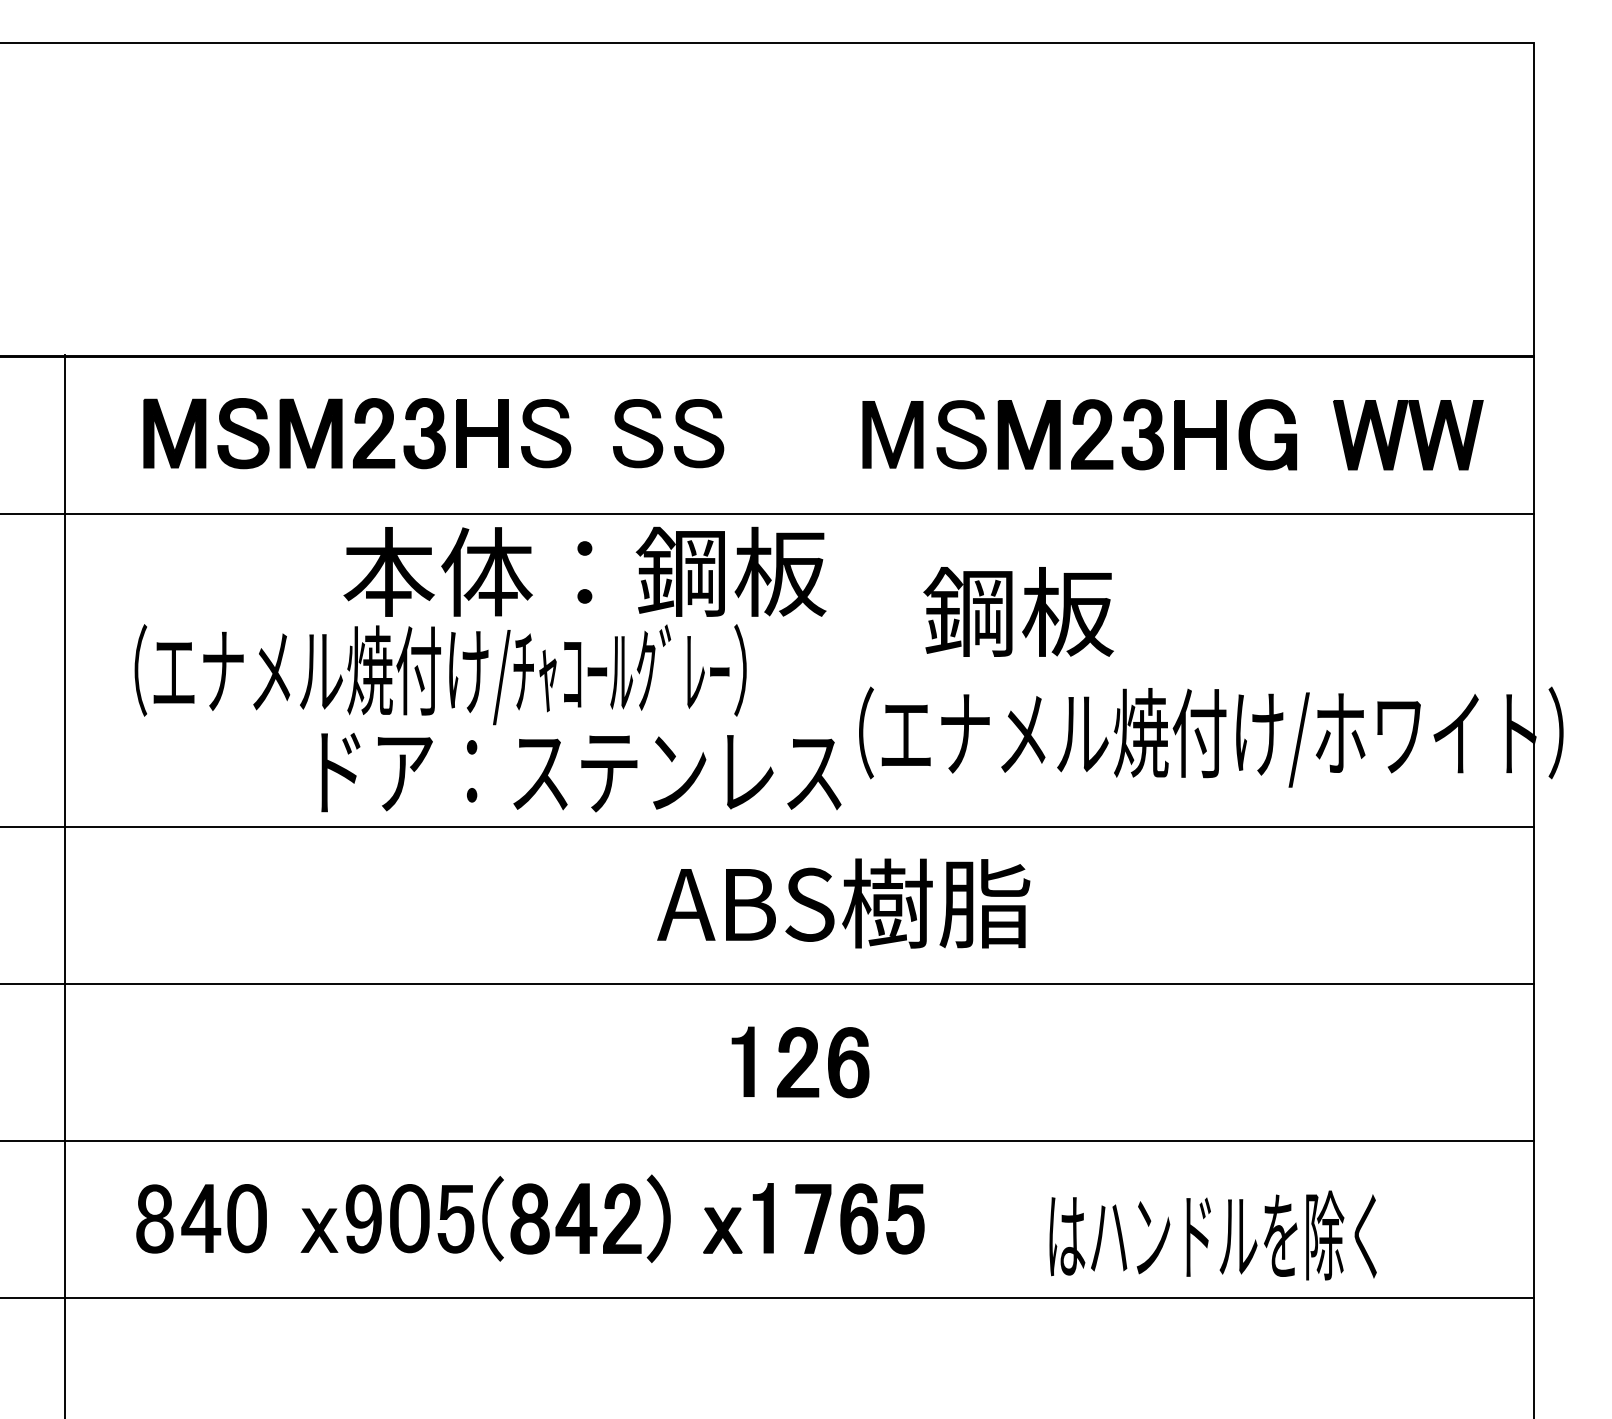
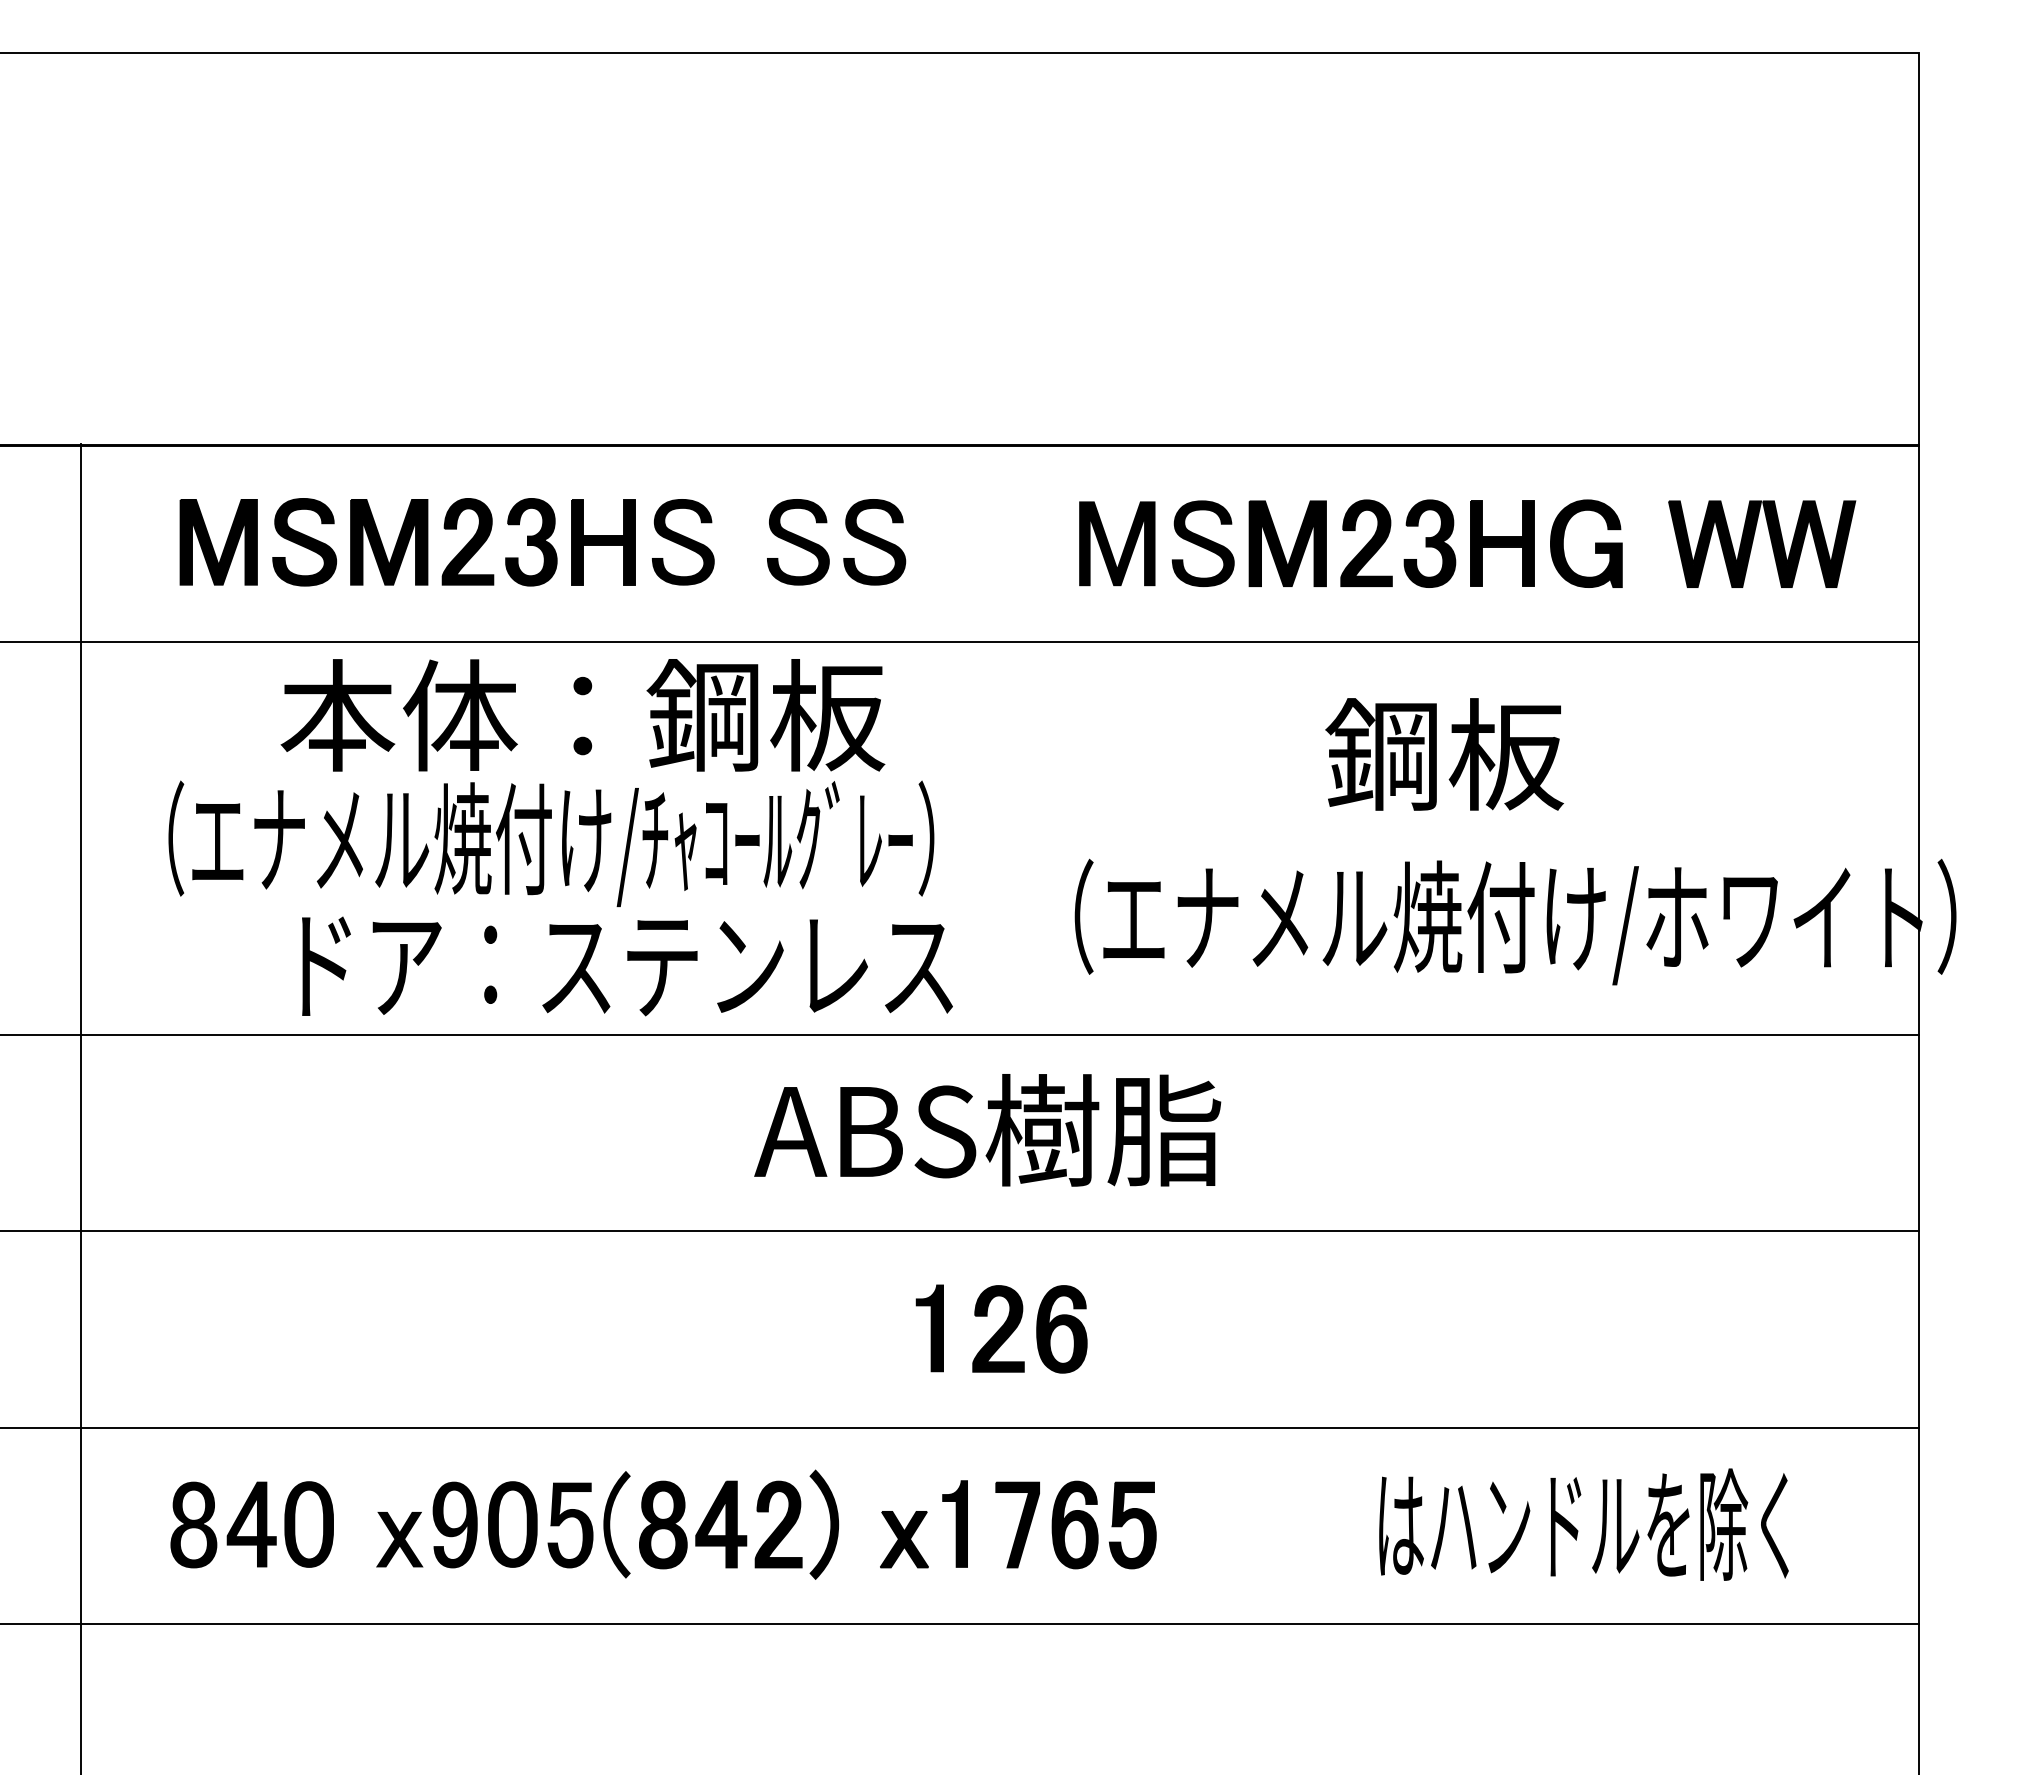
text: (584, 572) -> (582, 715), moved
text: (1018, 611) -> (1444, 754), moved
text: (581, 772) -> (627, 966), moved
text: (843, 903) -> (987, 1130), moved
text: (1212, 1235) -> (1583, 1524), moved

